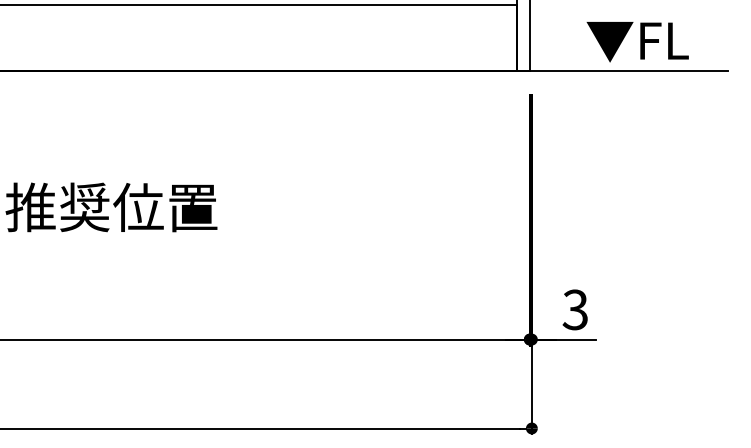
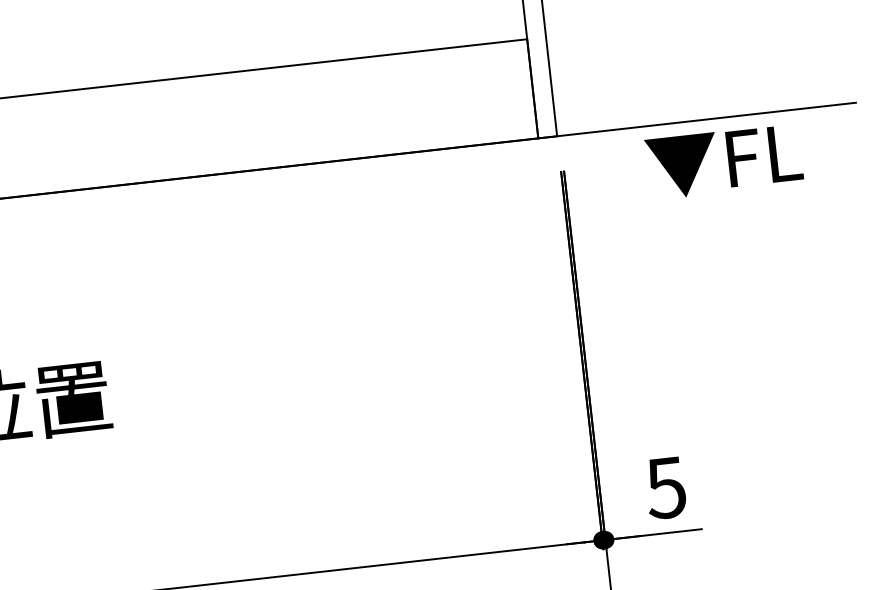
text: (637, 42) -> (724, 162), moved
text: (574, 309) -> (664, 487), 3 -> 5

